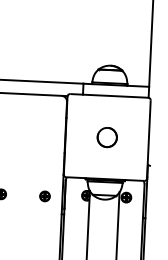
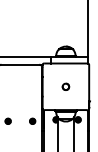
part: (106, 136) -> (65, 86), size x0.6

